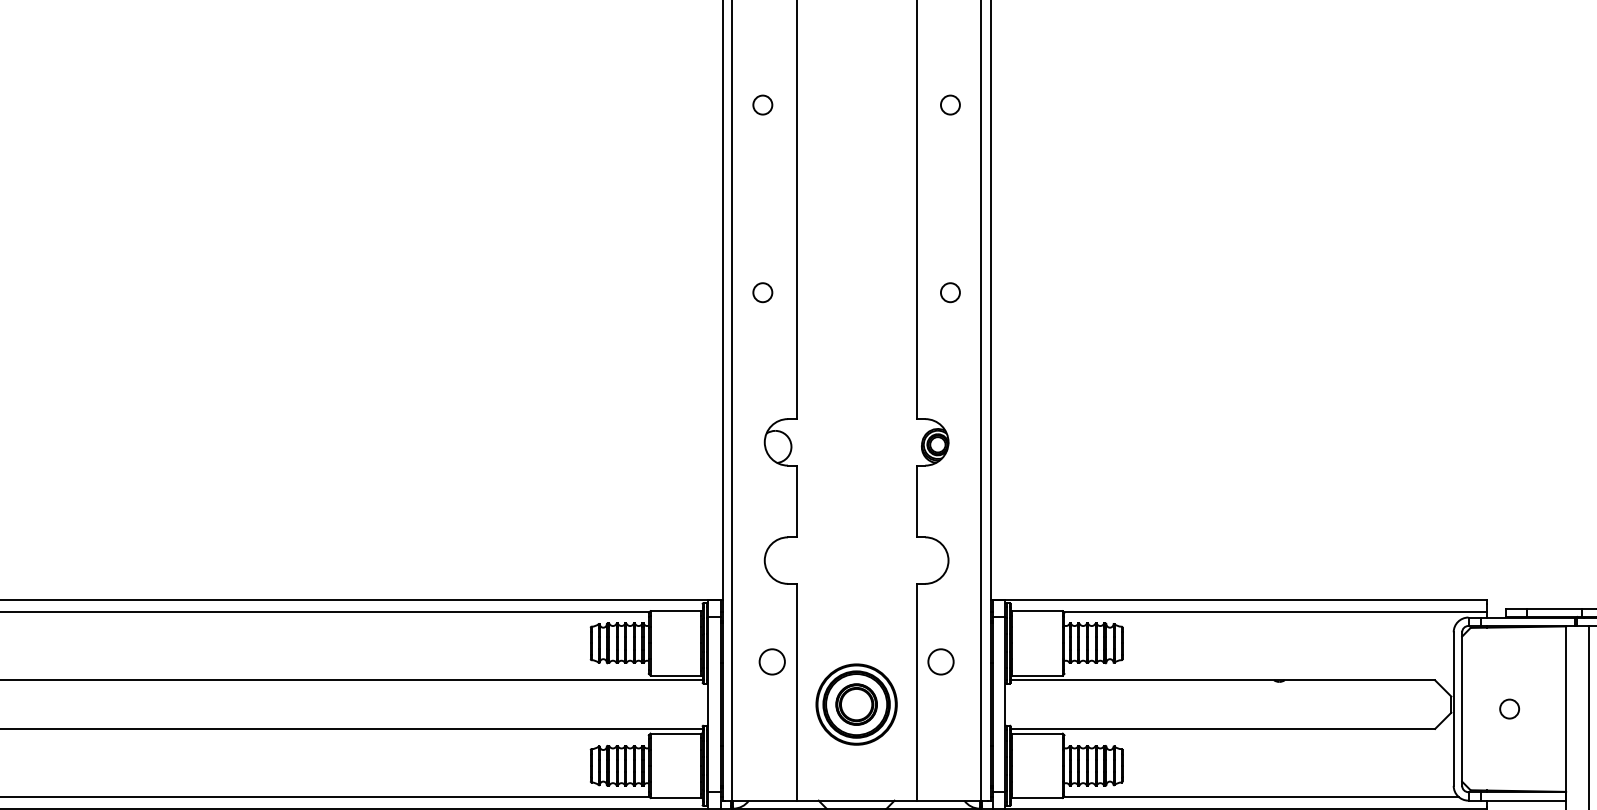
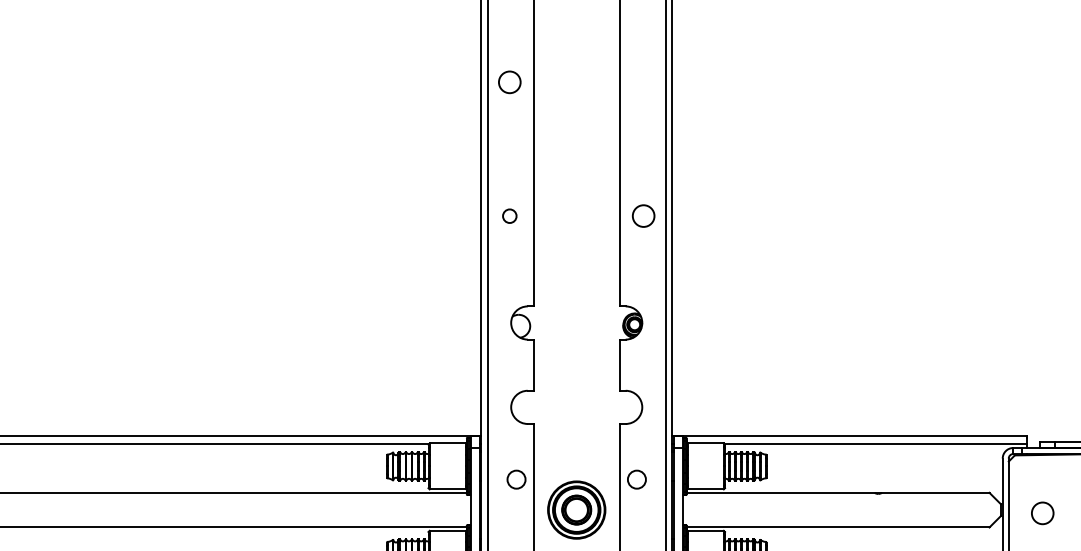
circle: (762, 104) -> (509, 81), size x1.6
circle: (950, 104) -> (643, 81), removed
circle: (950, 292) -> (643, 216), size x1.6
circle: (1509, 708) -> (1042, 512), size x1.6

